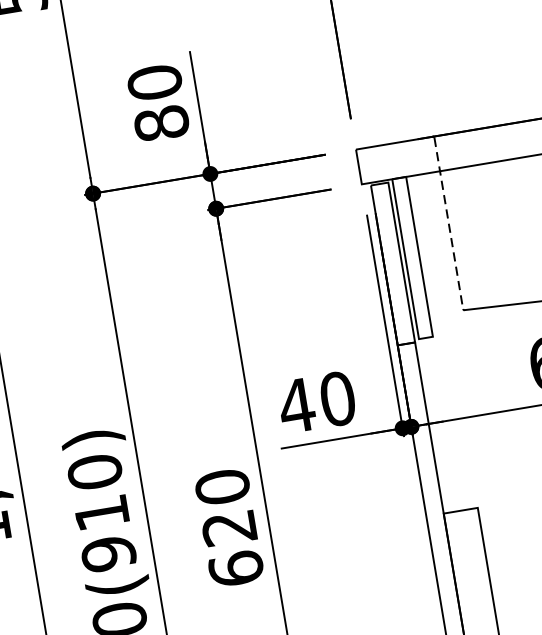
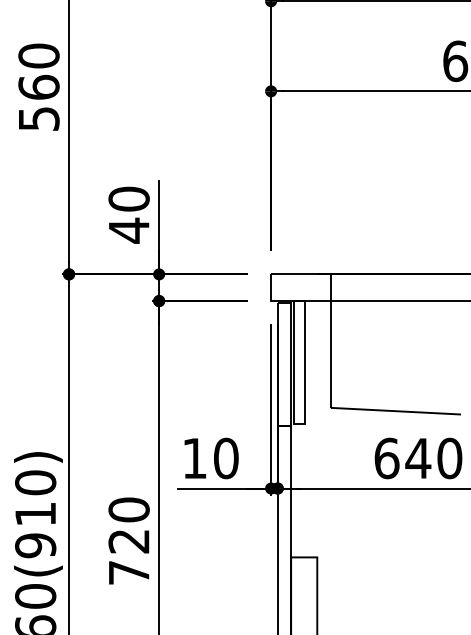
text: (160, 123) -> (128, 230), 80 -> 40
line: (449, 223) -> (331, 341), dashed -> solid
text: (296, 405) -> (194, 458), 40 -> 10
text: (235, 568) -> (128, 572), 620 -> 720

